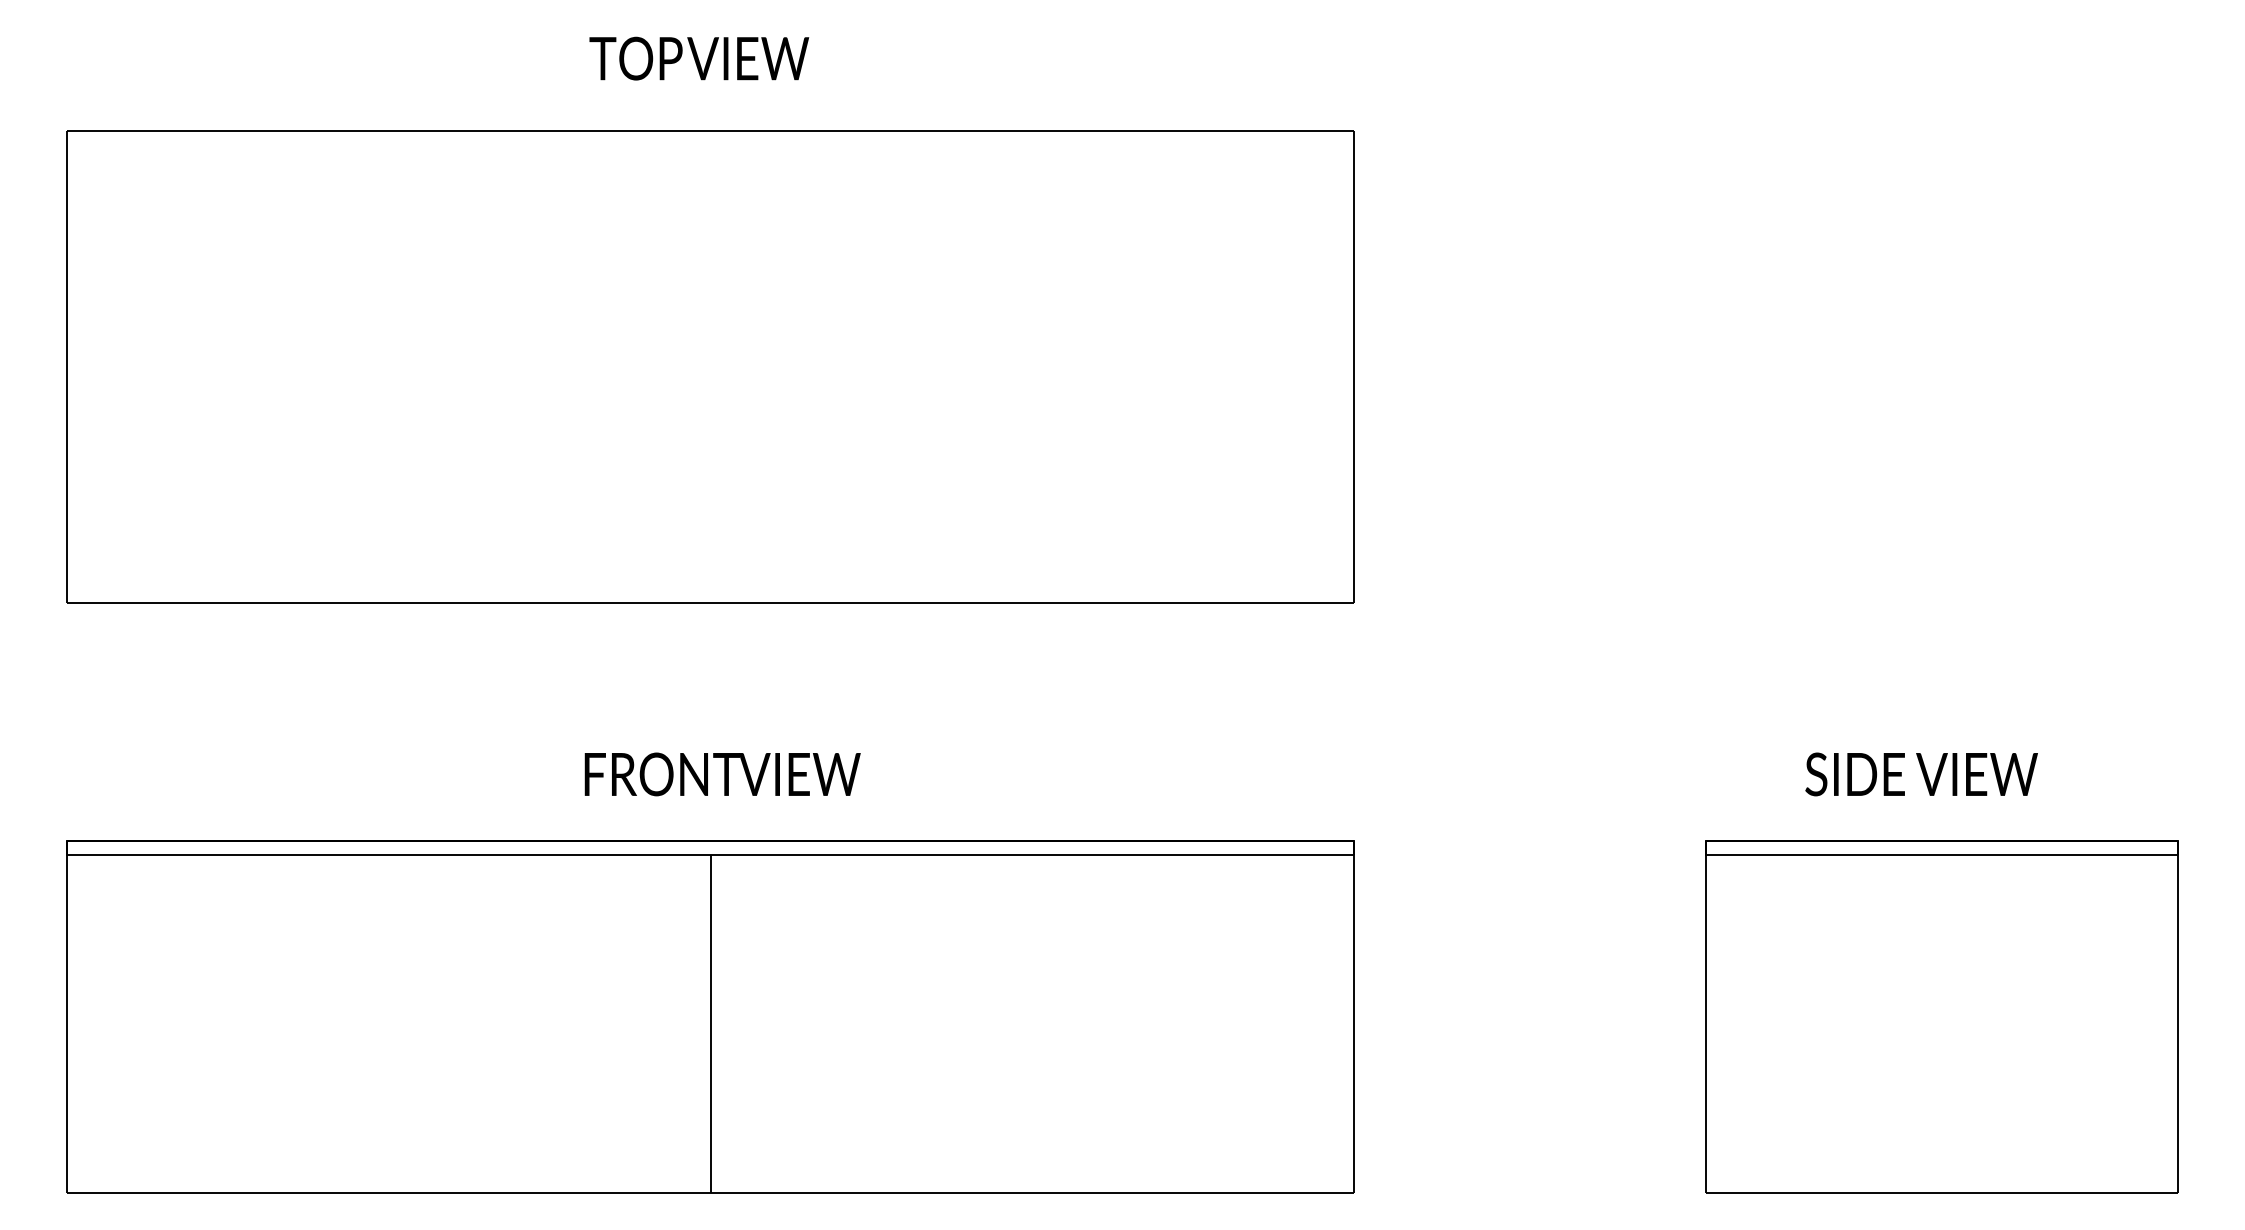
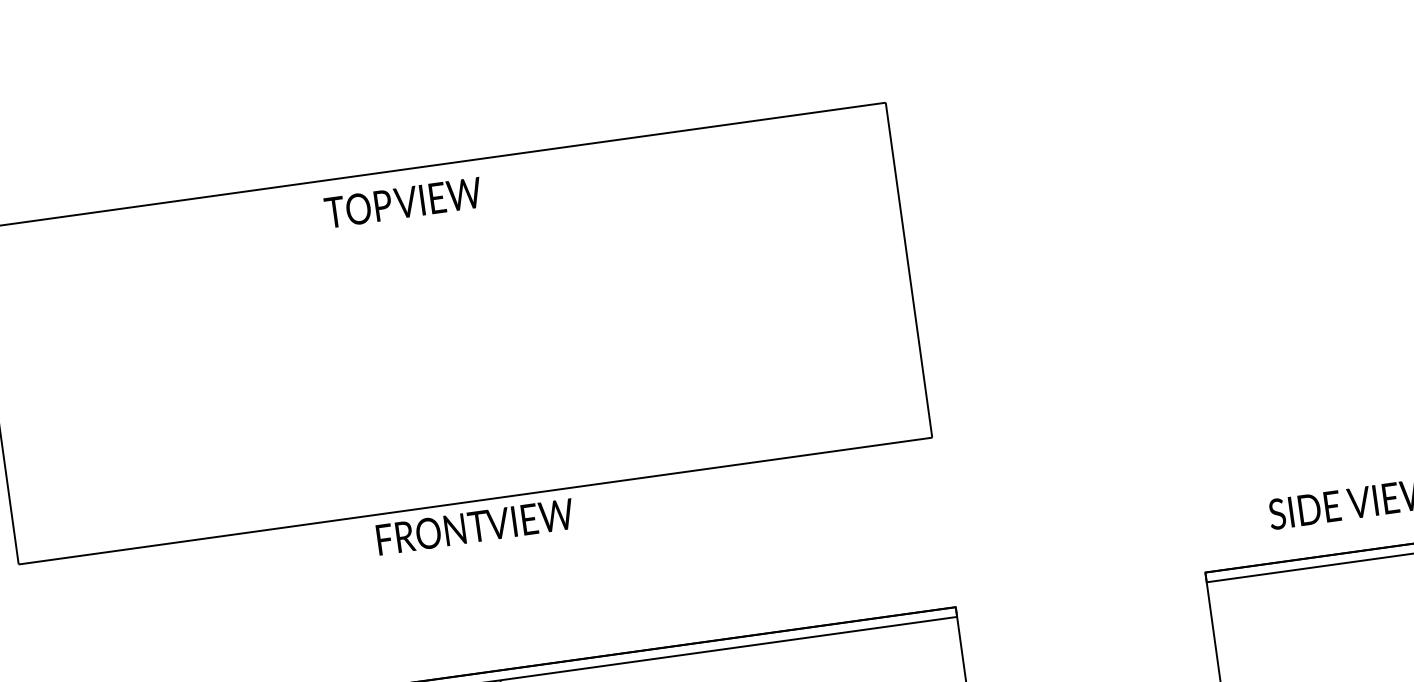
text: (699, 58) -> (403, 202), moved
text: (722, 774) -> (475, 526), moved

